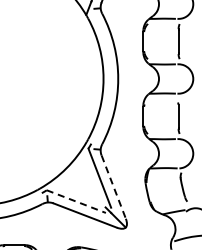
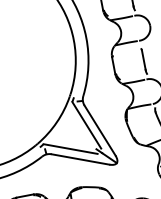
line: (113, 187) -> (99, 131), dashed -> solid
line: (76, 201) -> (70, 148), dashed -> solid

